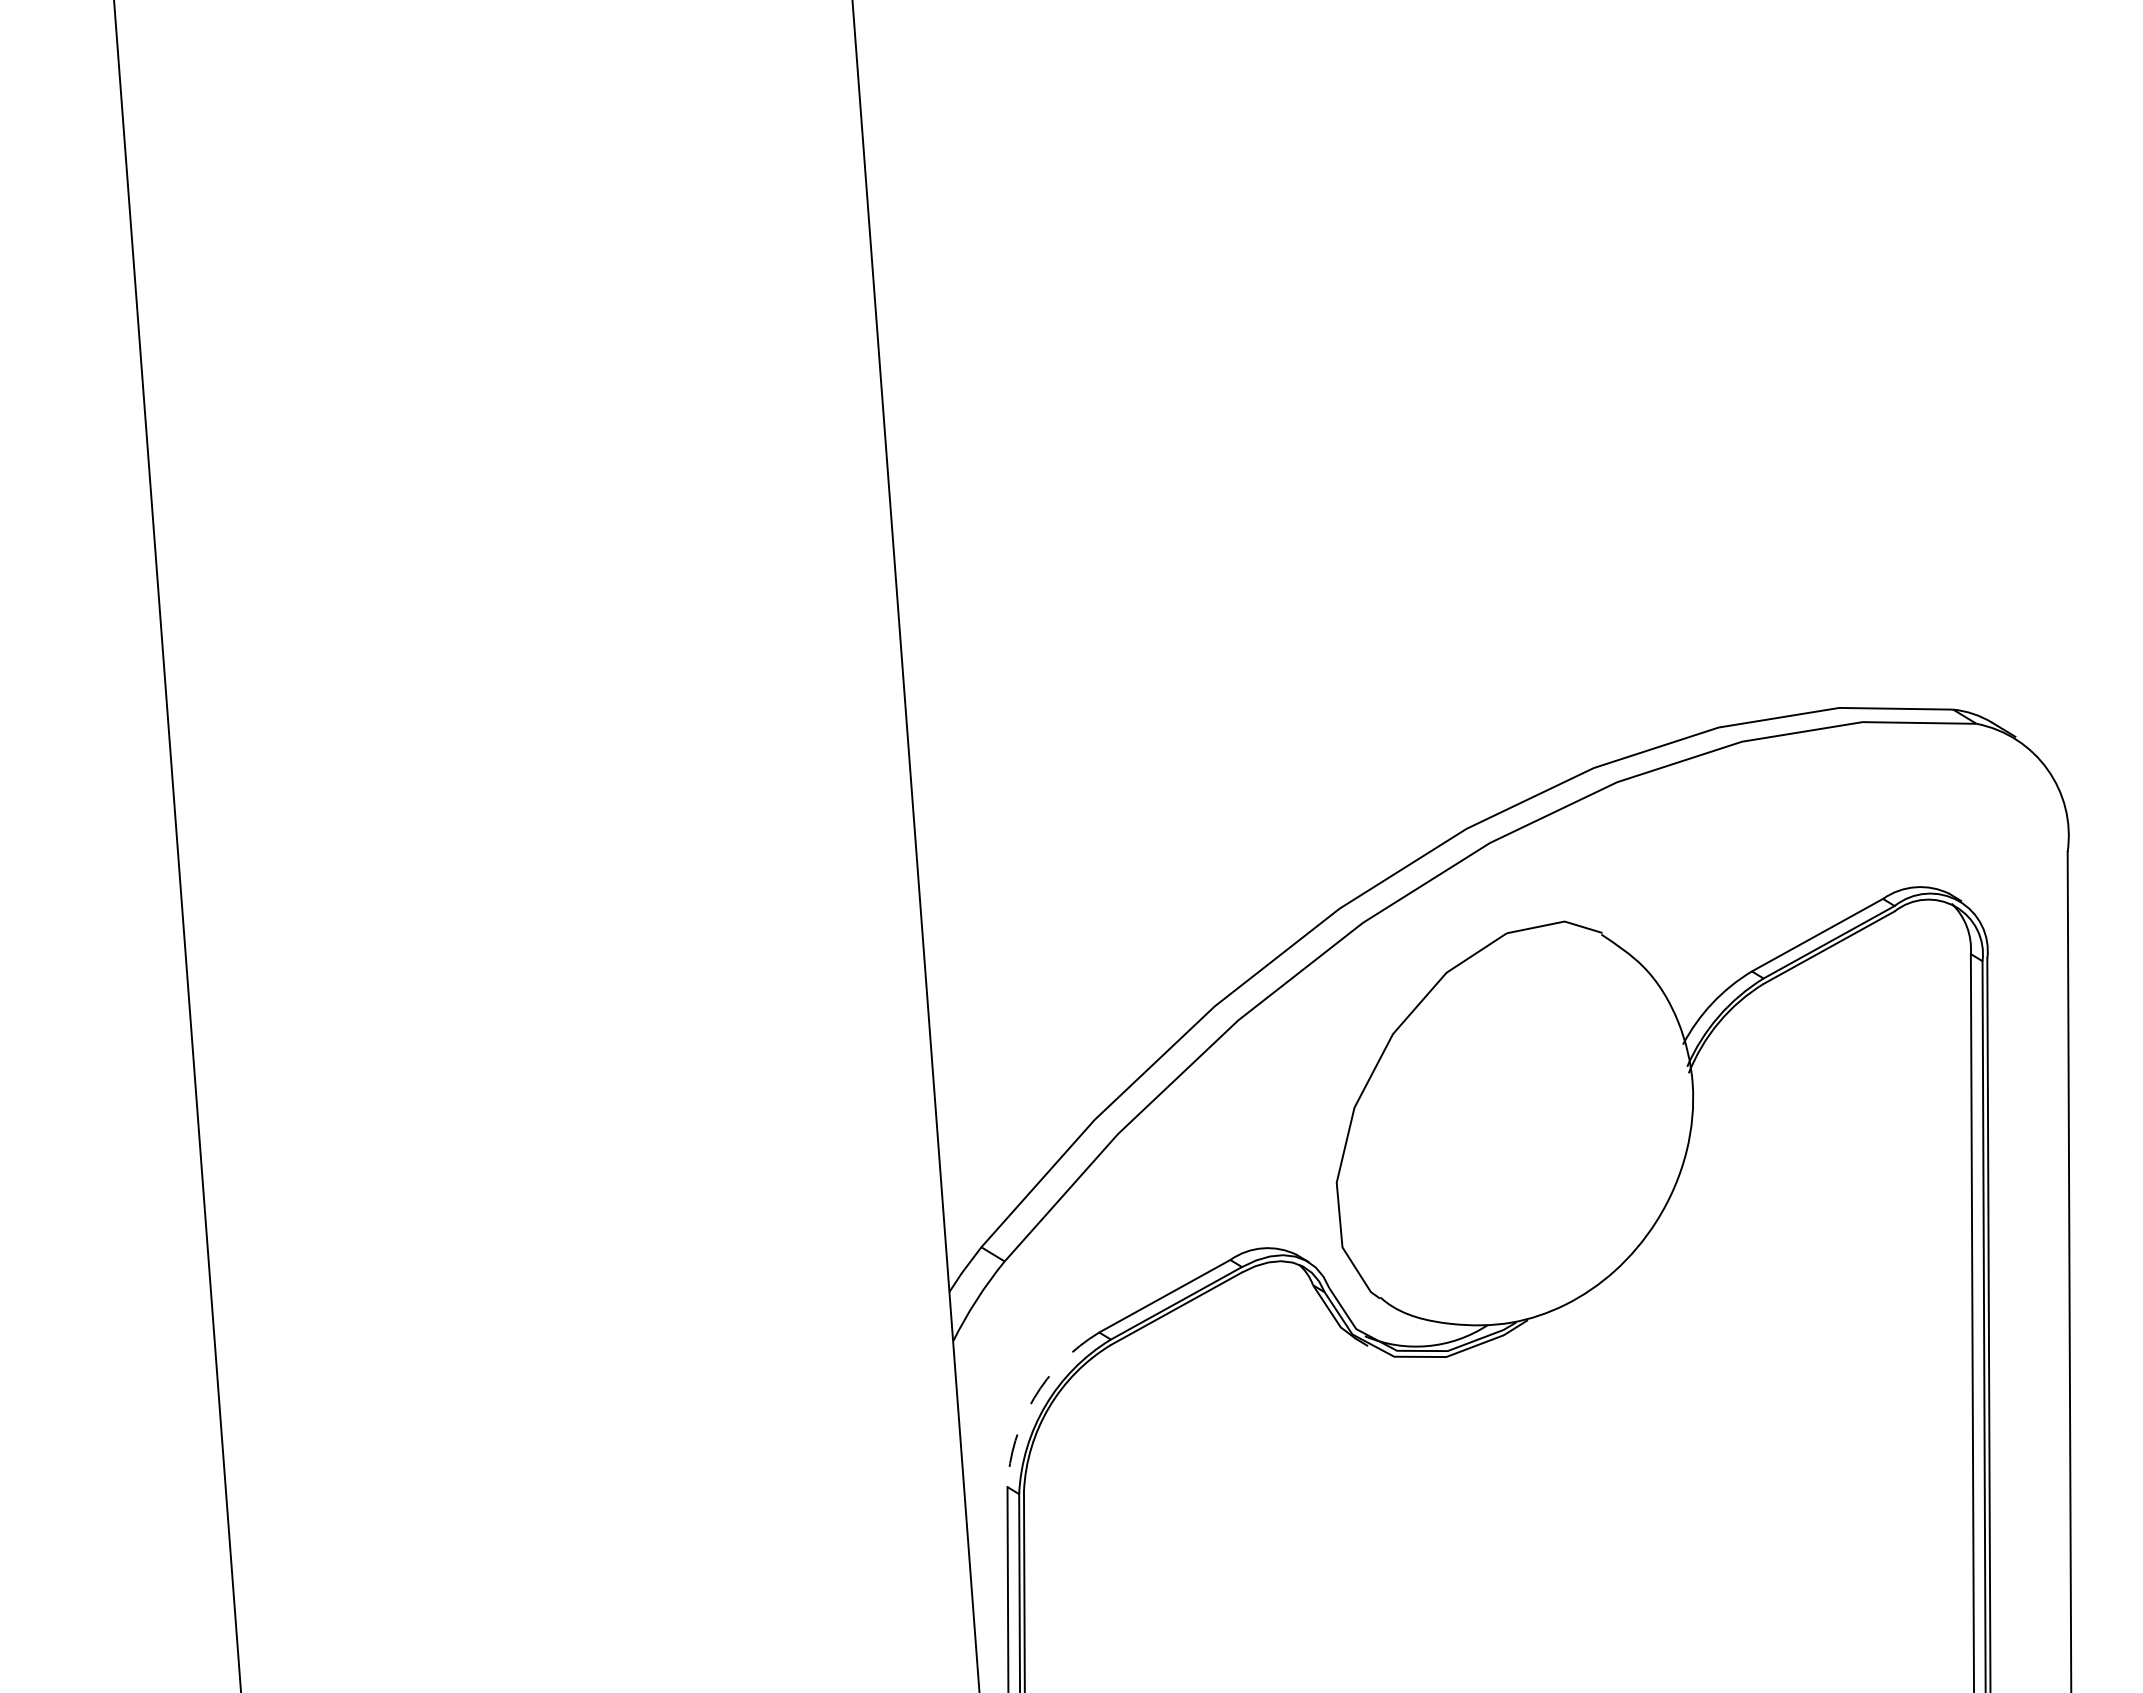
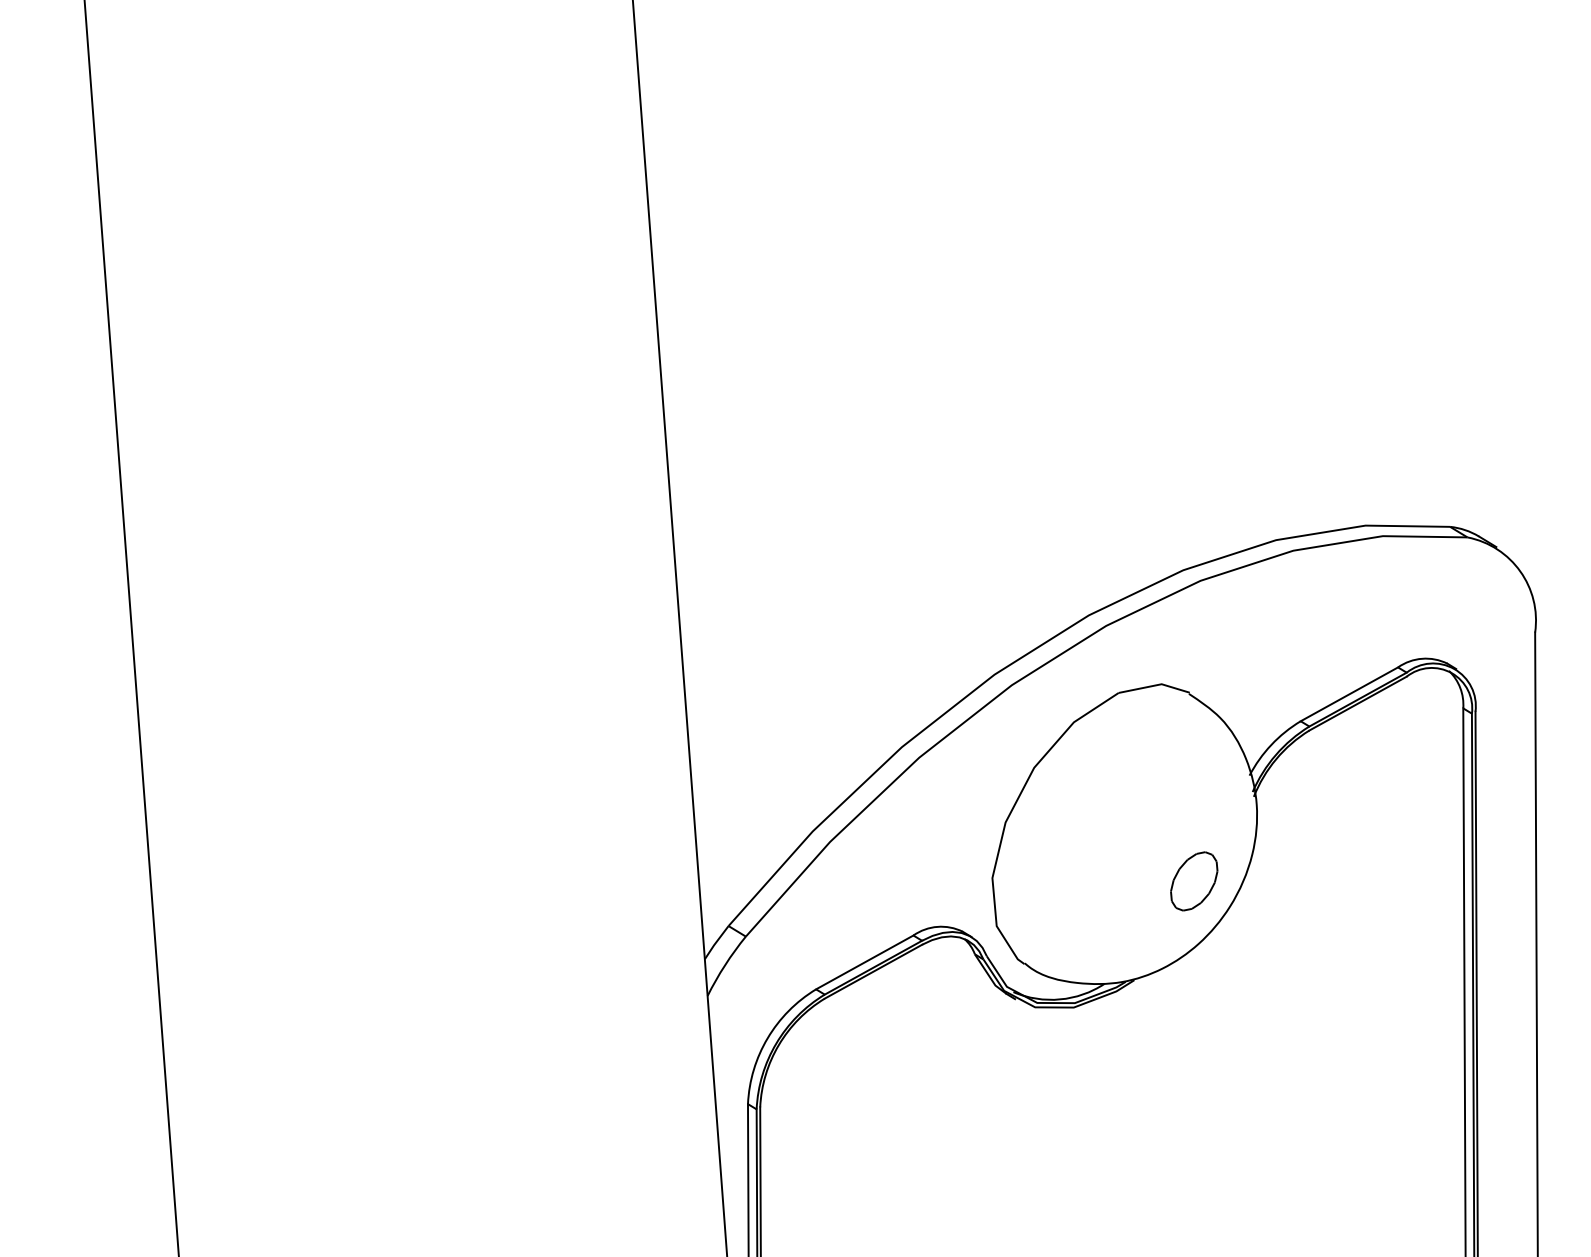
part: (1608, 1187) -> (1194, 881), added
arc: (1034, 1398) -> (768, 1038), dashed -> solid

